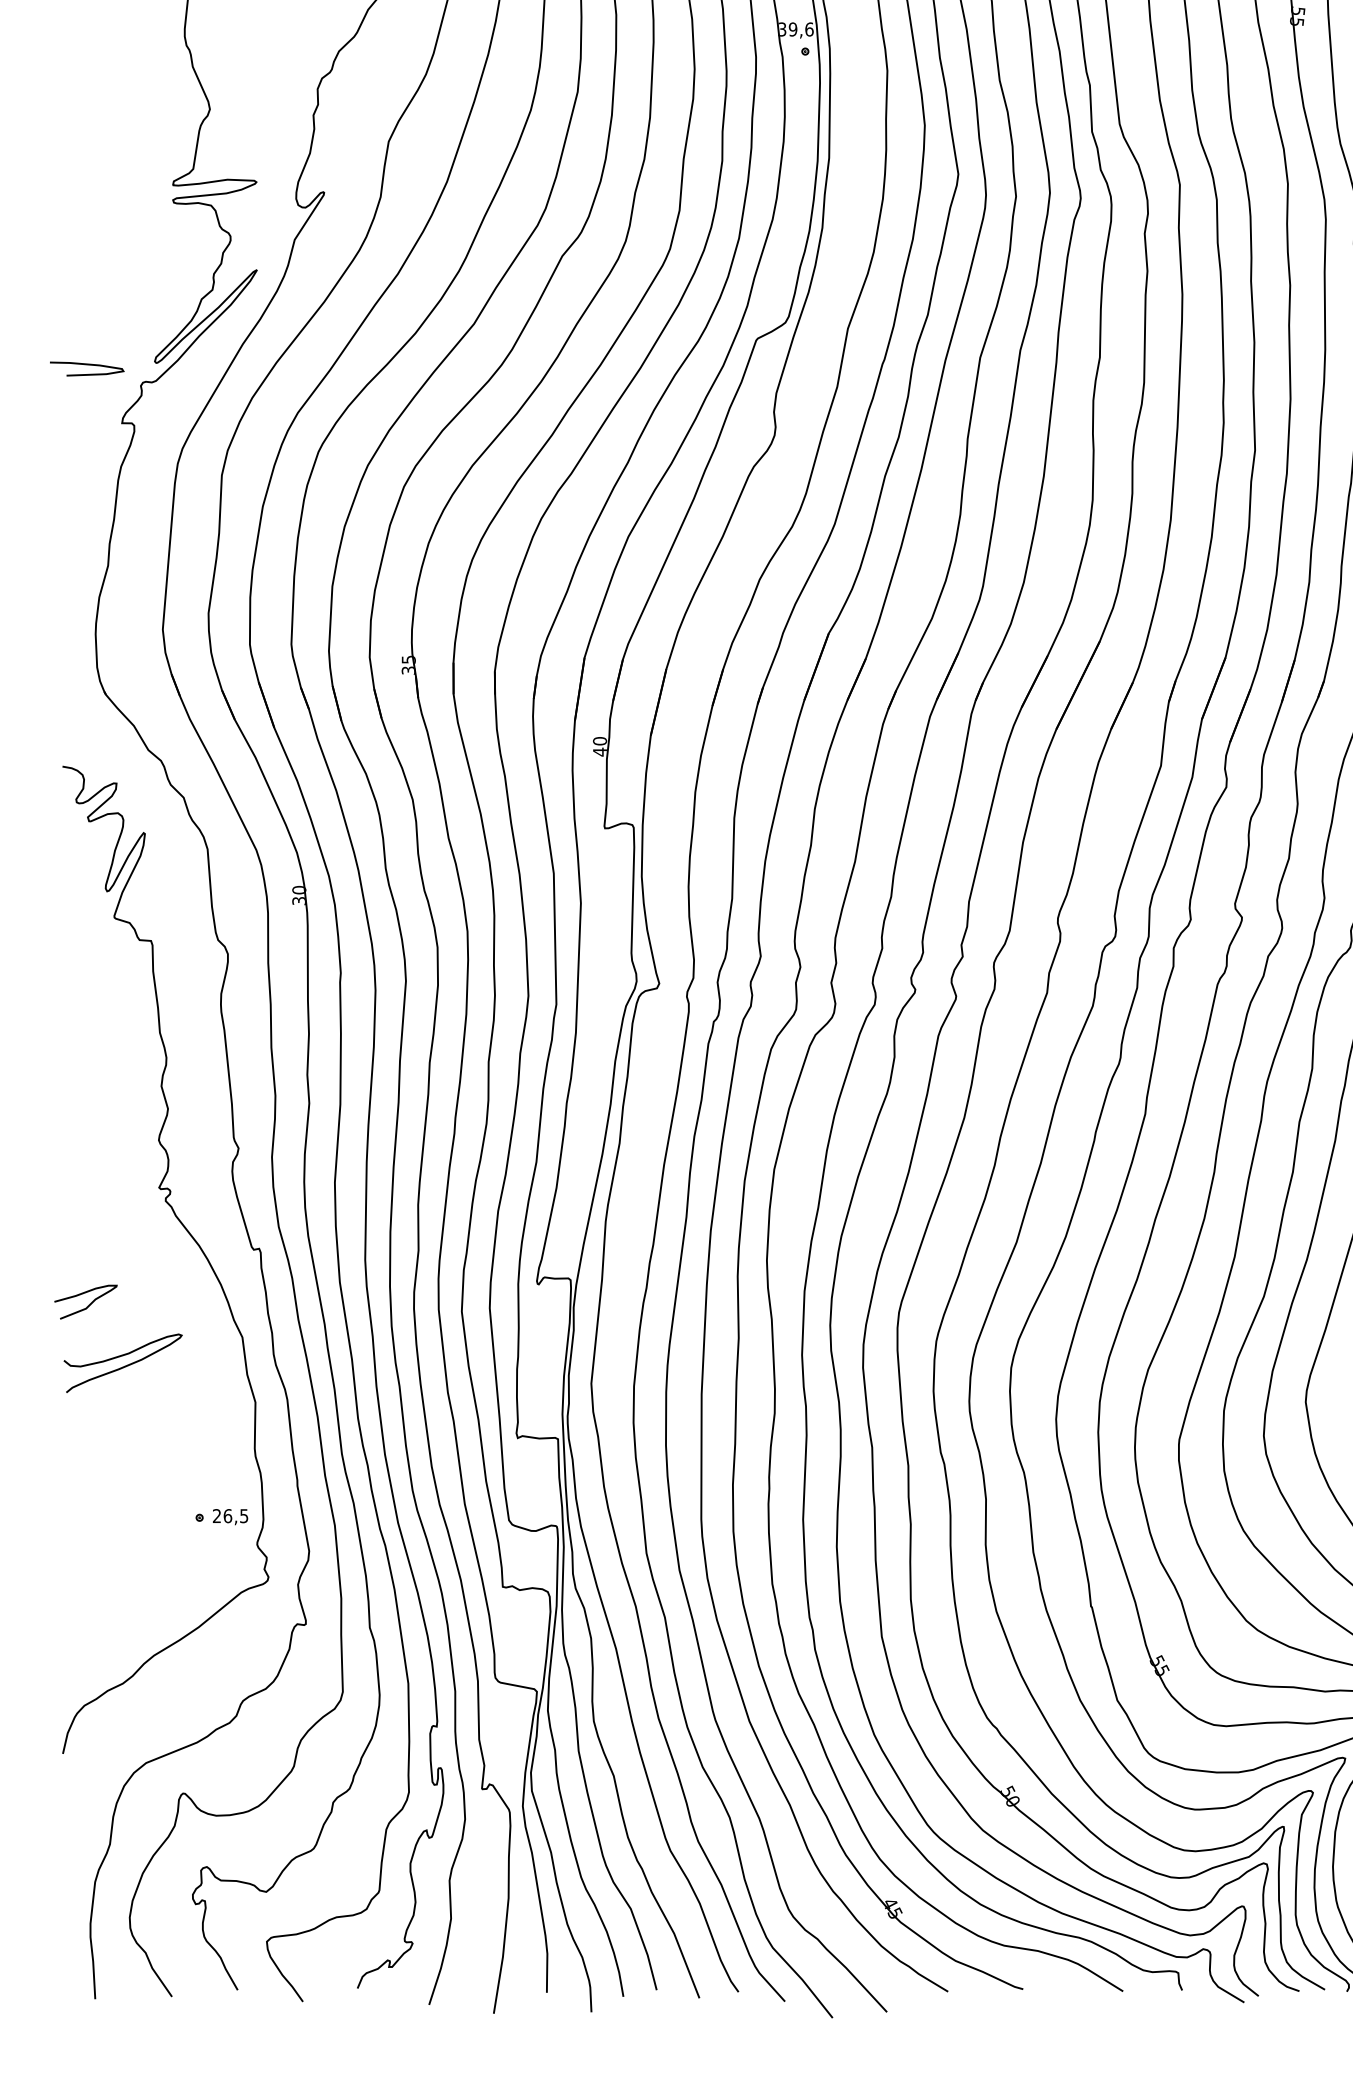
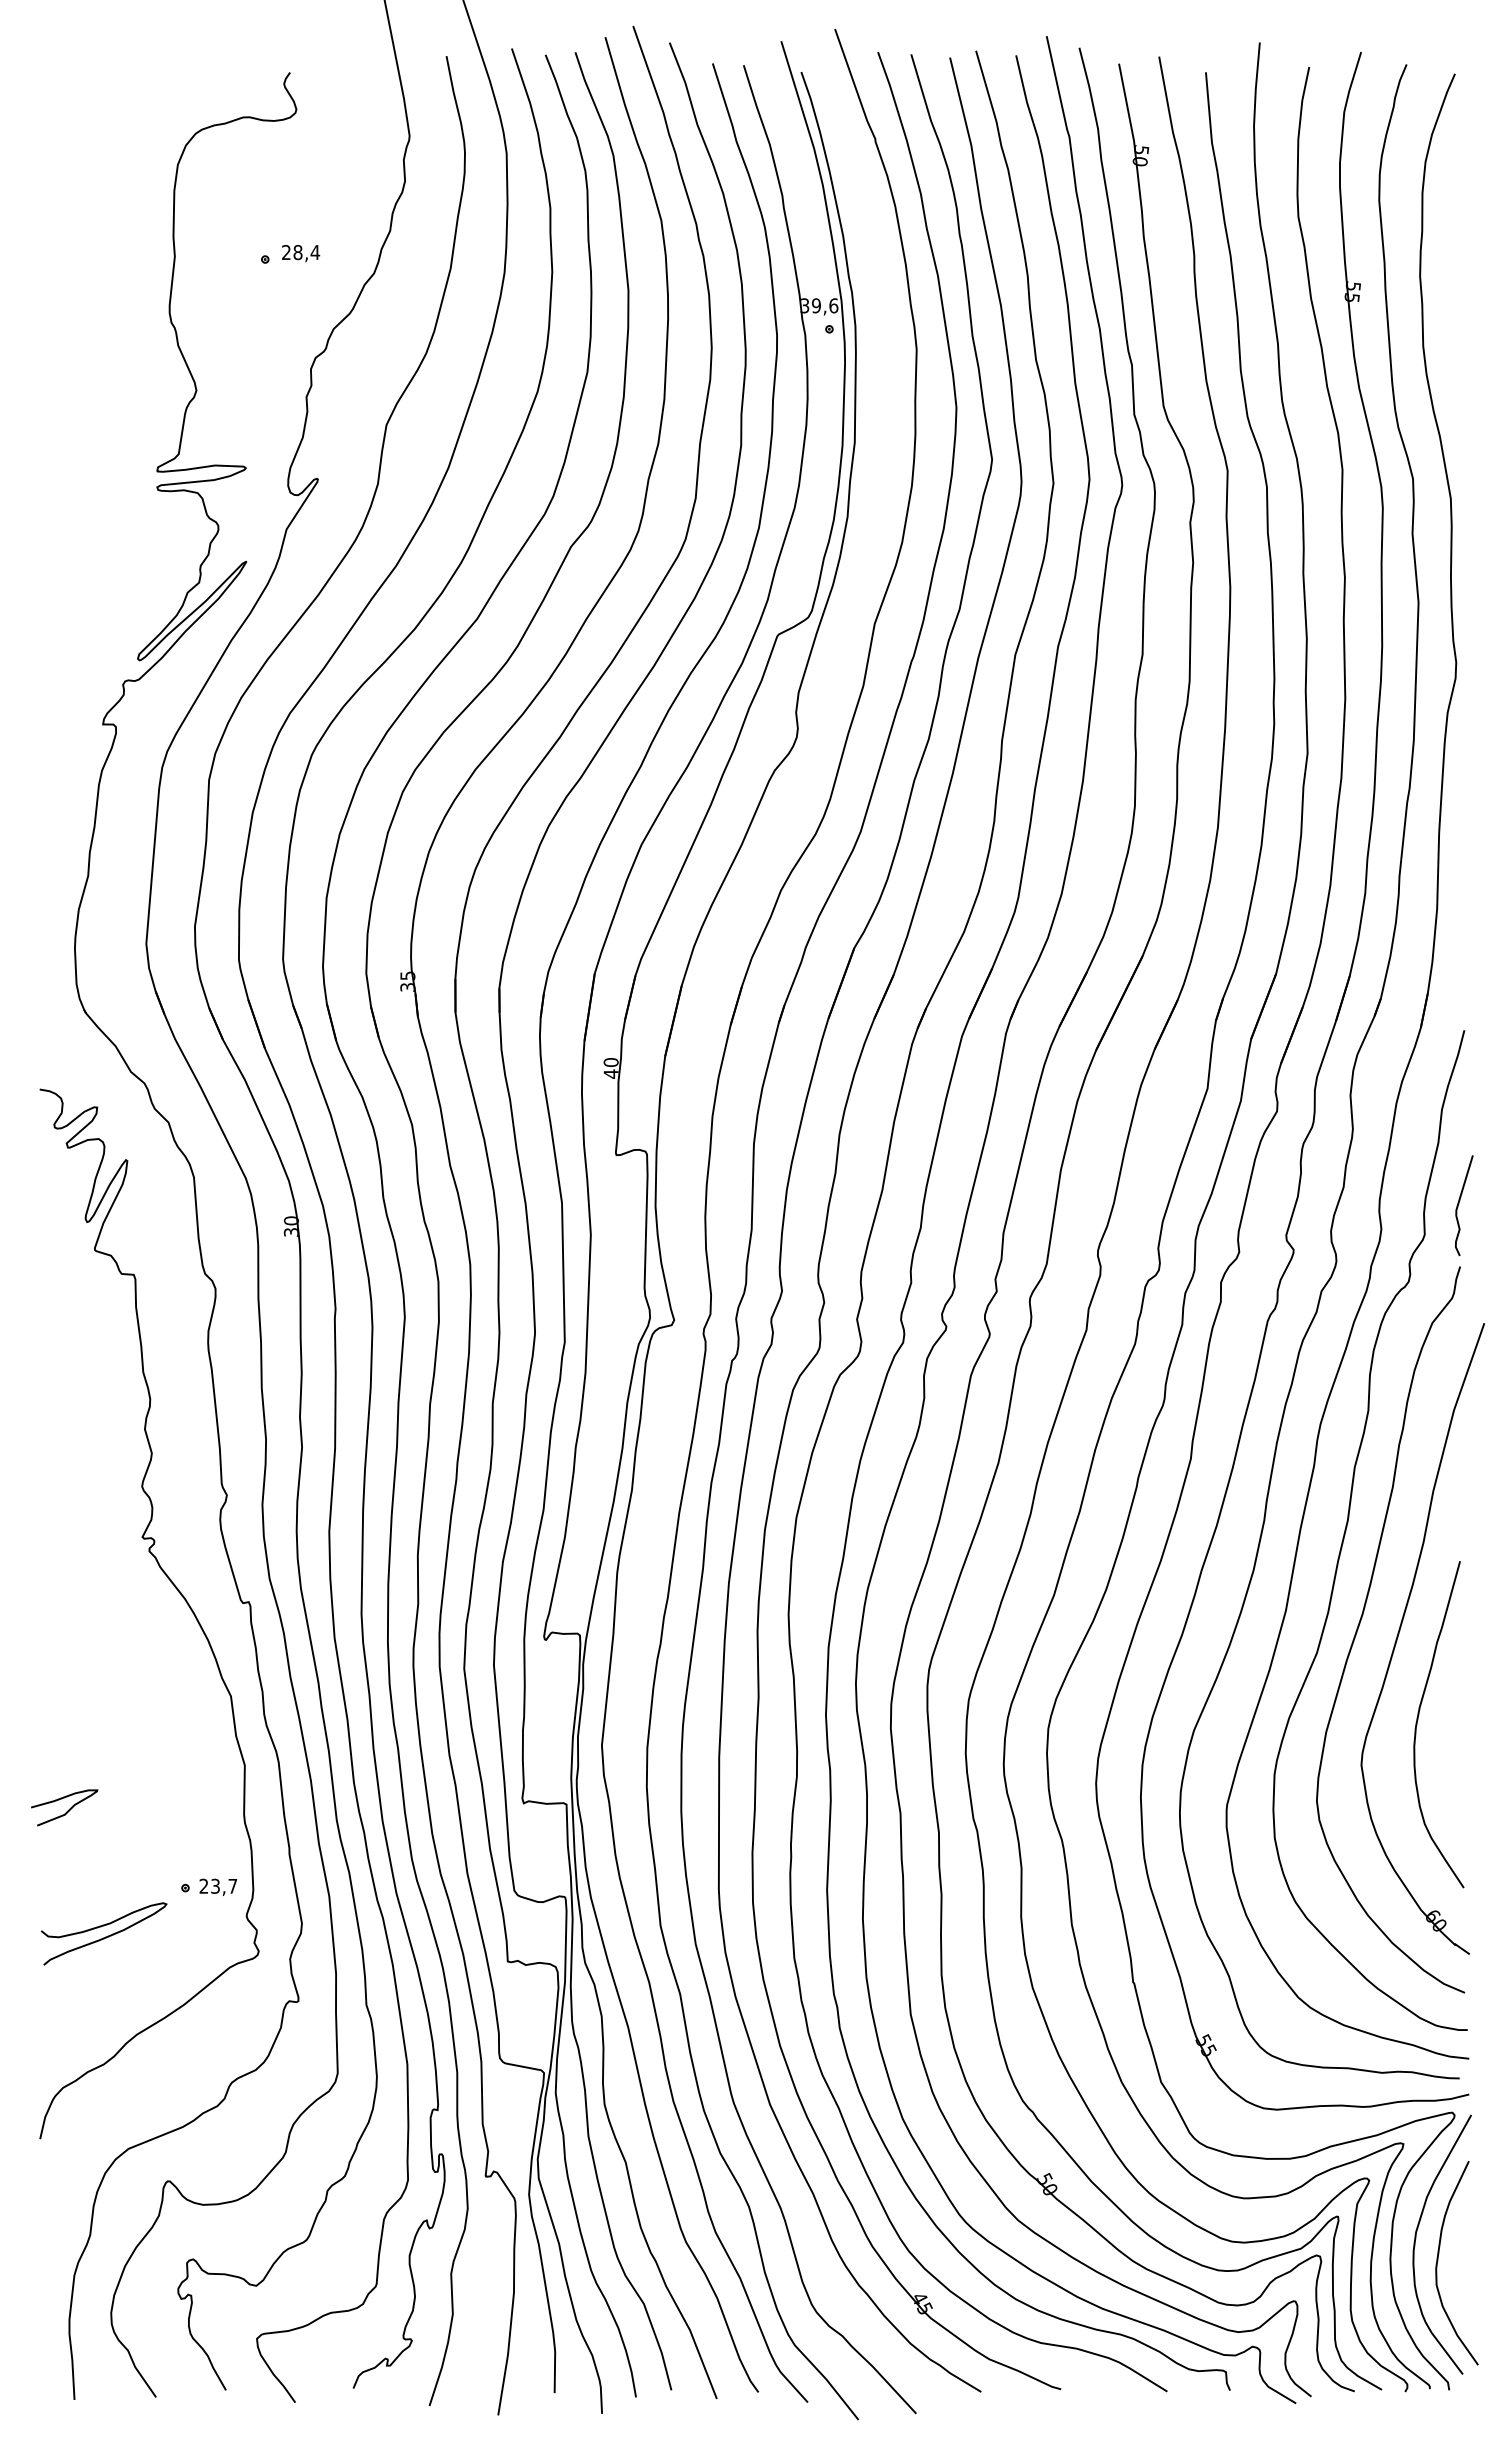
curve: (86, 364) -> (65, 662), removed
curve: (88, 1304) -> (67, 1810), moved
curve: (124, 1365) -> (105, 1936), moved
text: (236, 1515) -> (224, 1885), 26,5 -> 23,7

